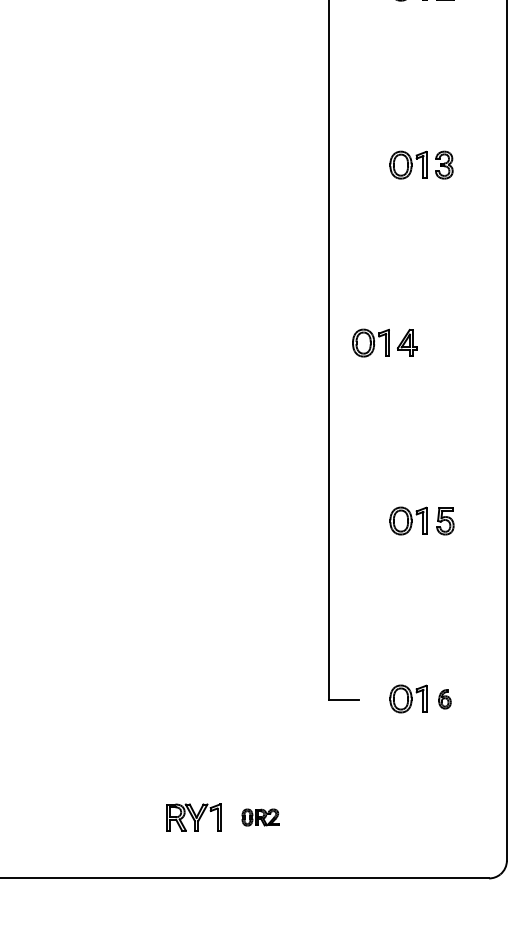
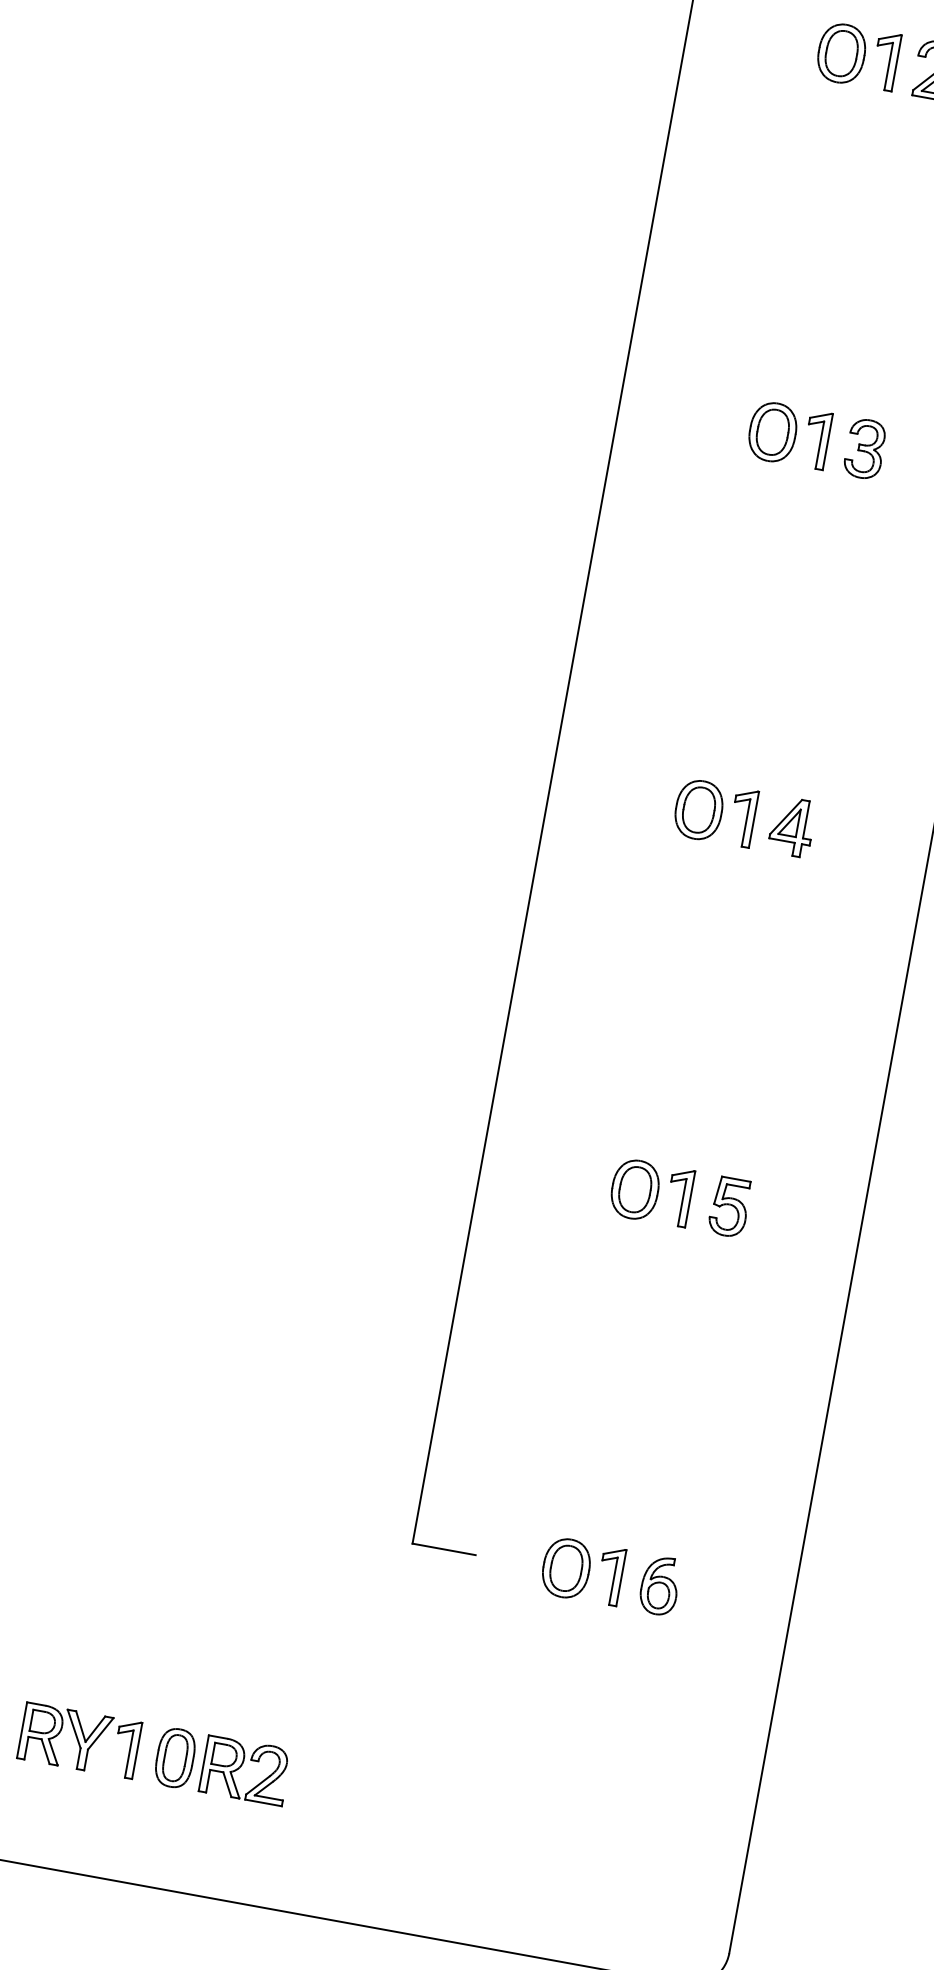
part: (384, 342) -> (743, 816), moved
part: (444, 699) -> (658, 1586), size x1.43
part: (260, 817) -> (221, 1766), size x1.67

